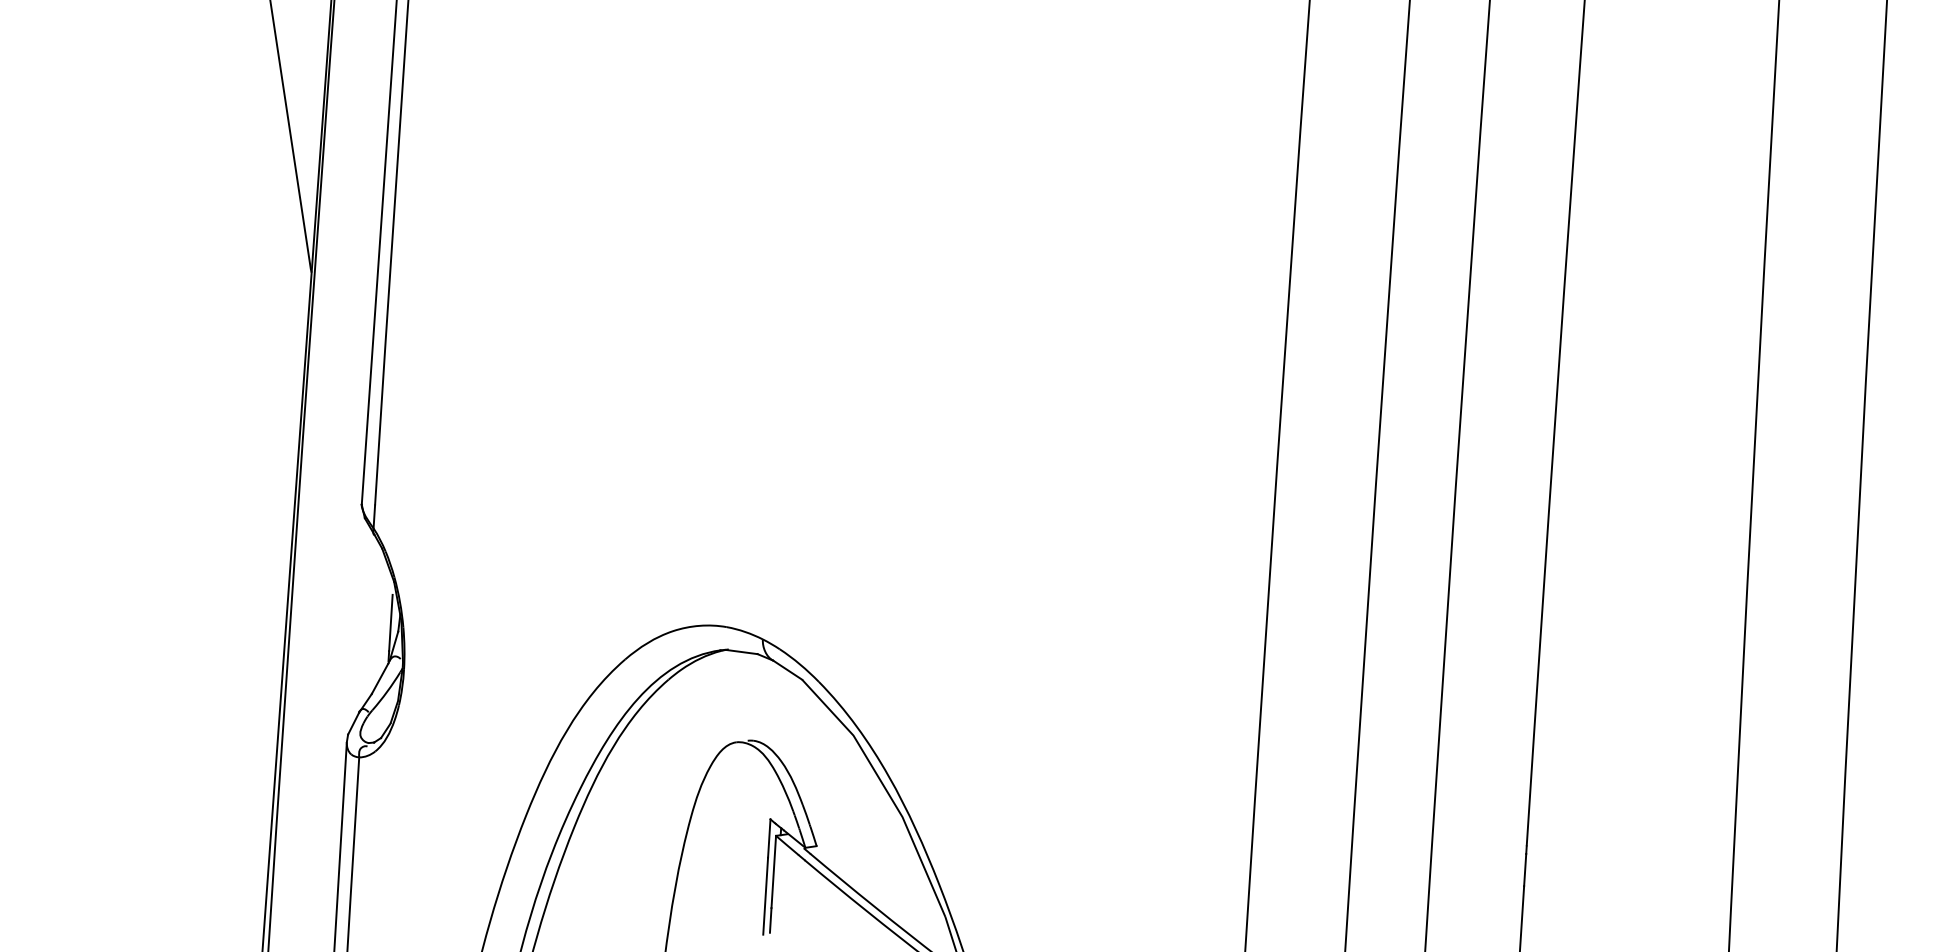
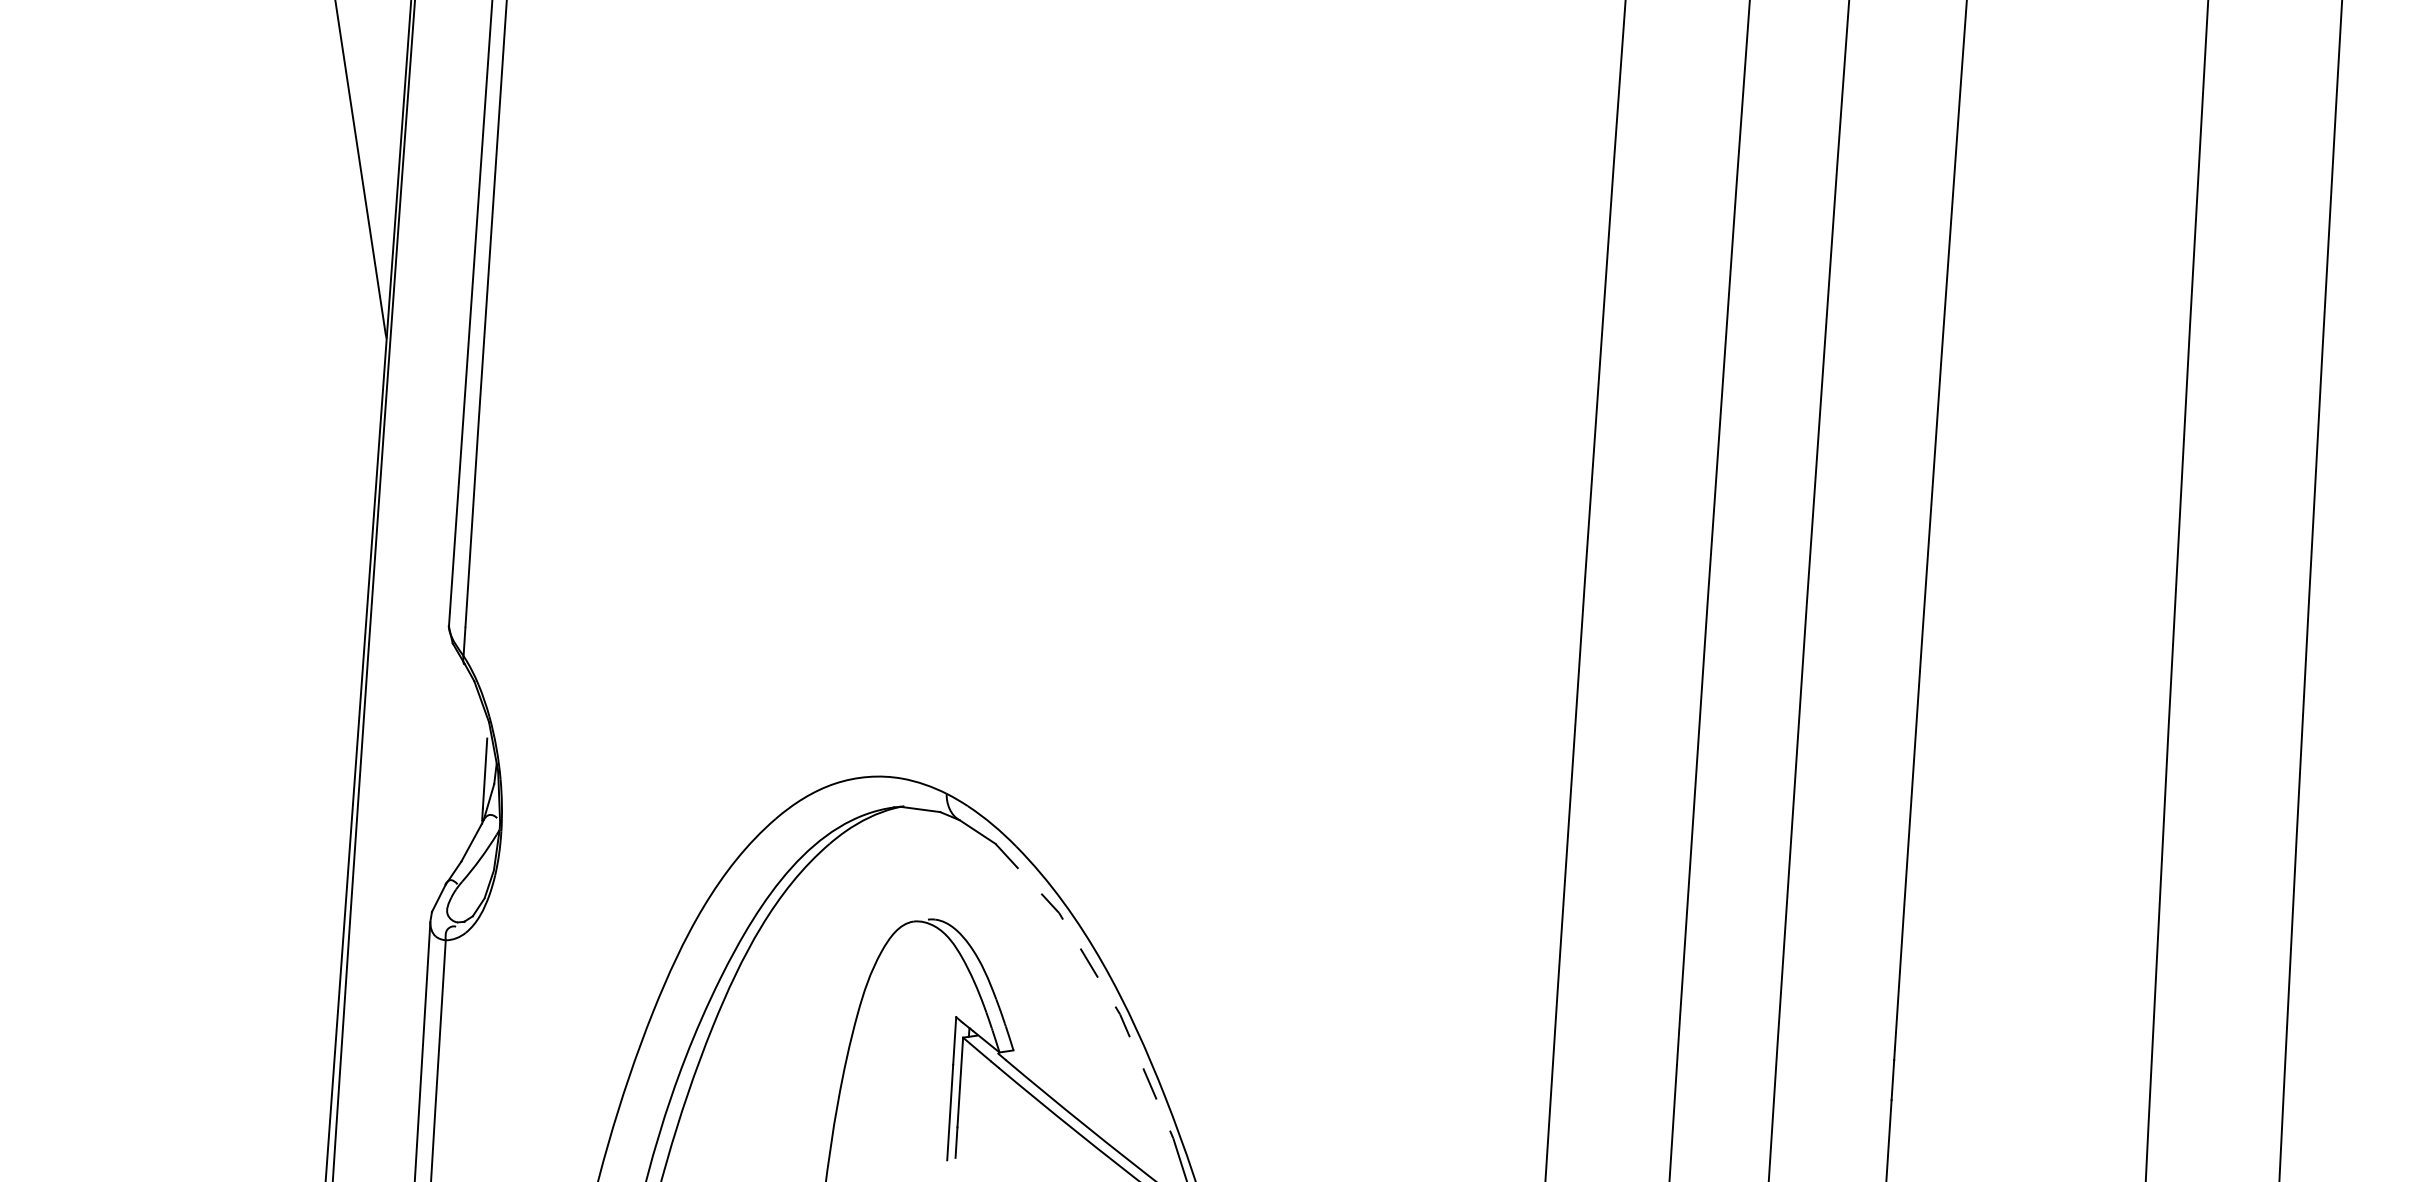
line: (886, 790) -> (1100, 981), solid -> dashed

